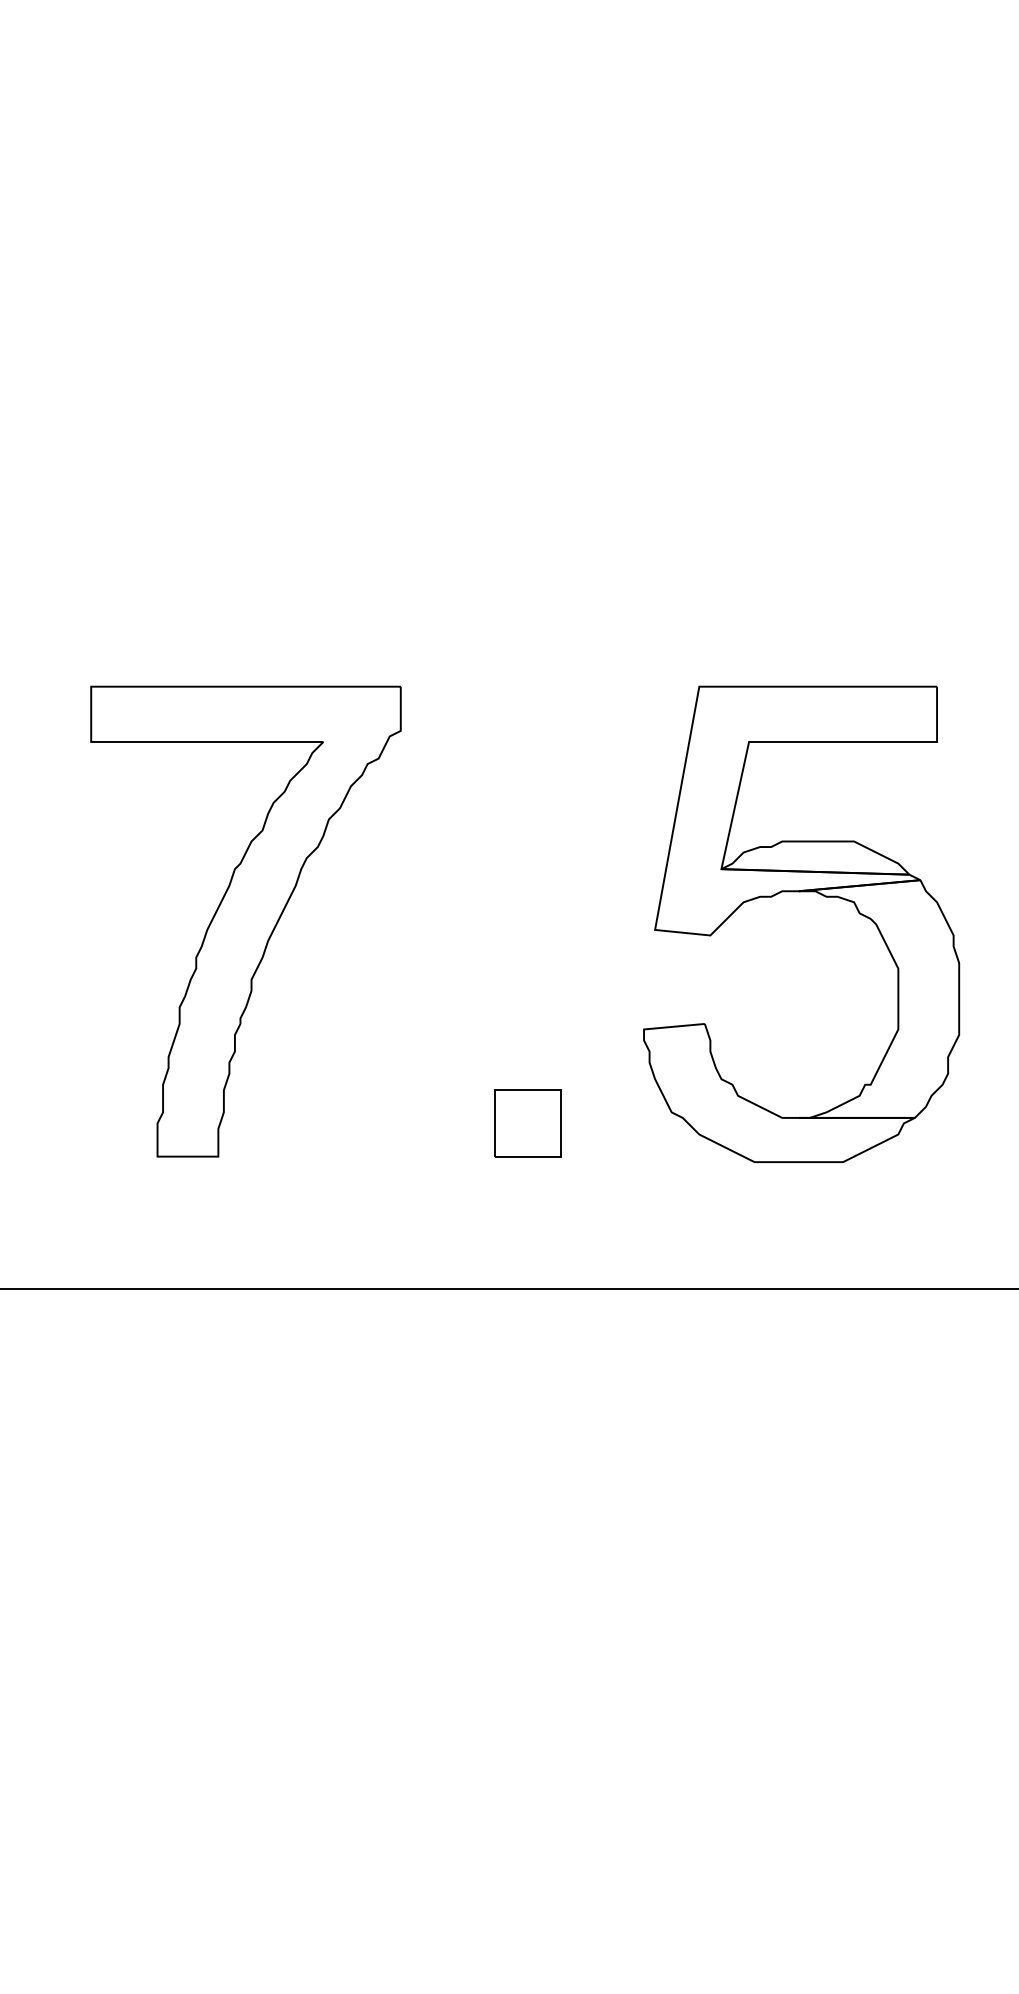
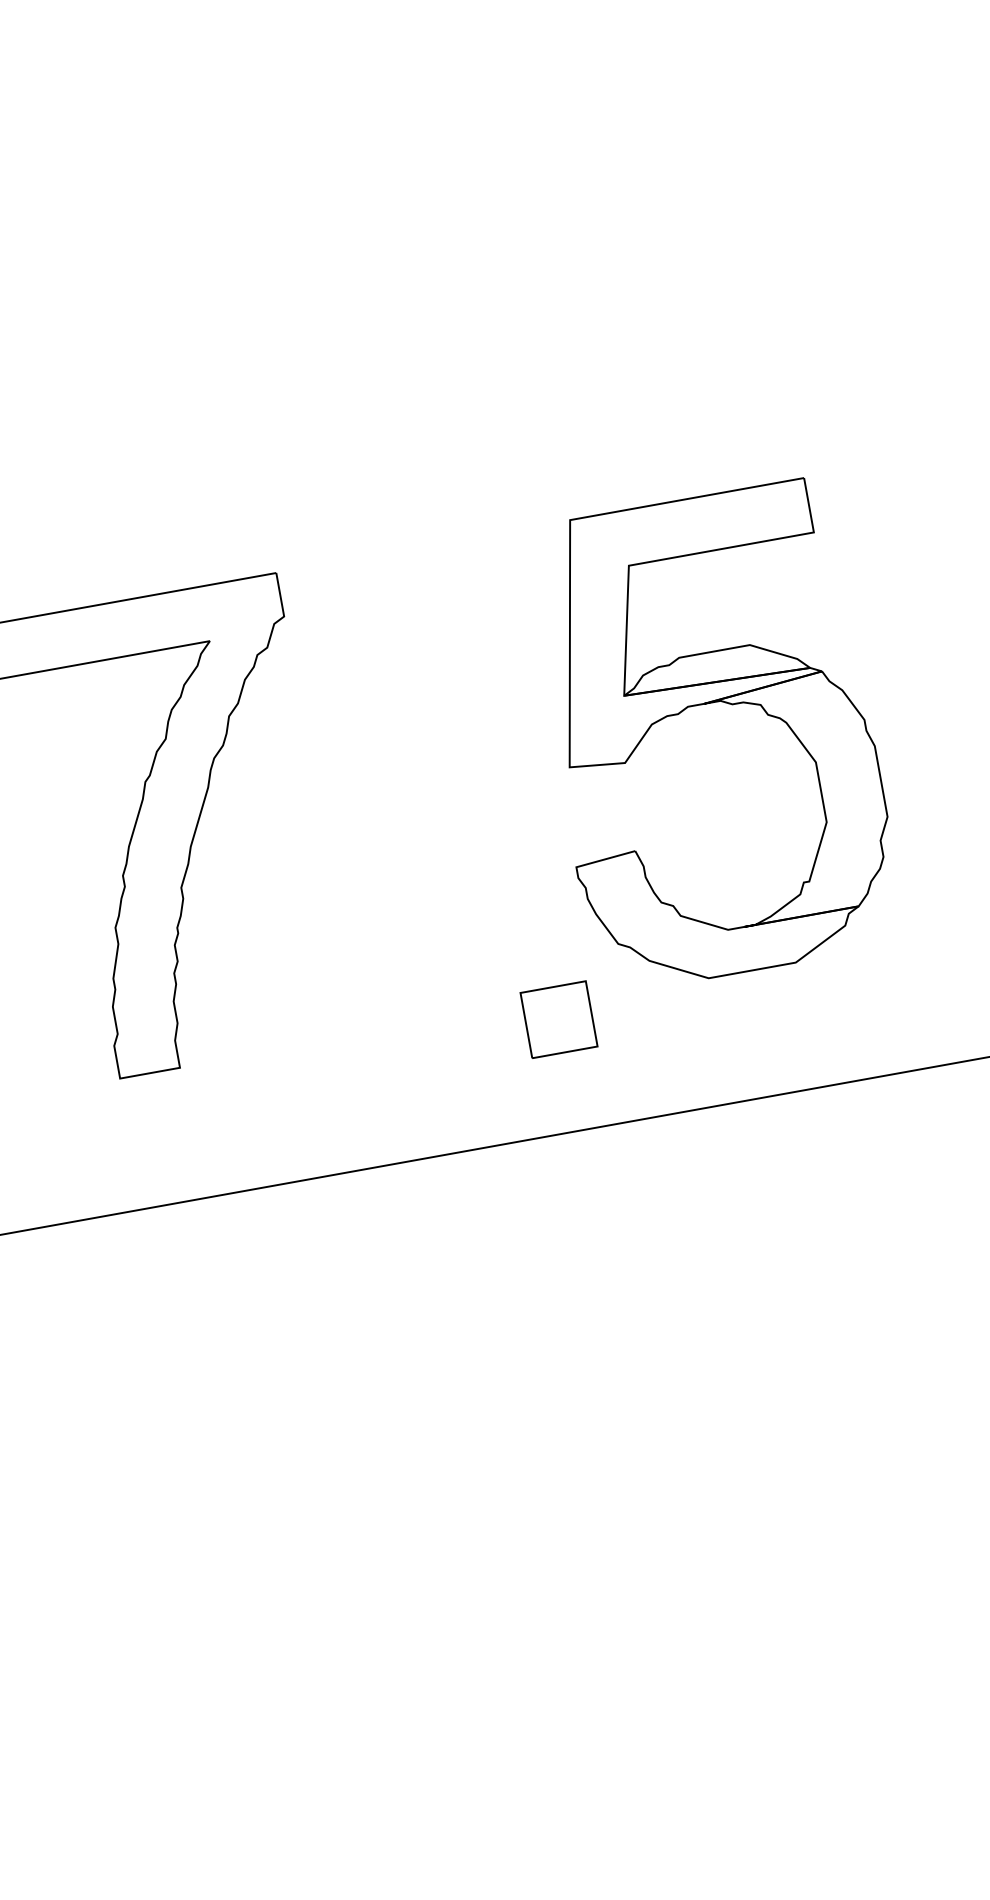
part: (527, 1123) -> (558, 1019), moved

